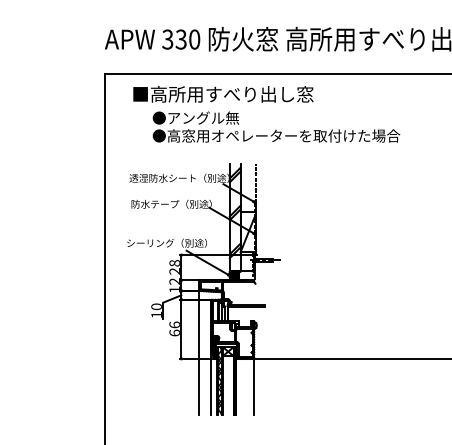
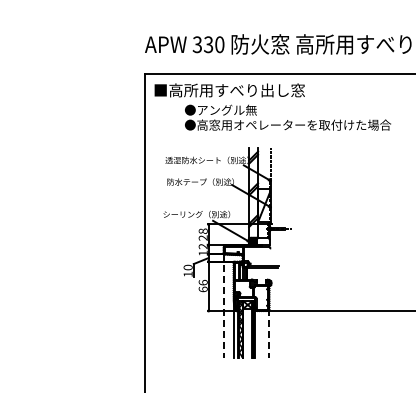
text: (223, 94) -> (229, 90), moved
line: (199, 353) -> (223, 306), solid -> dashed
line: (254, 385) -> (269, 333), solid -> dashed

